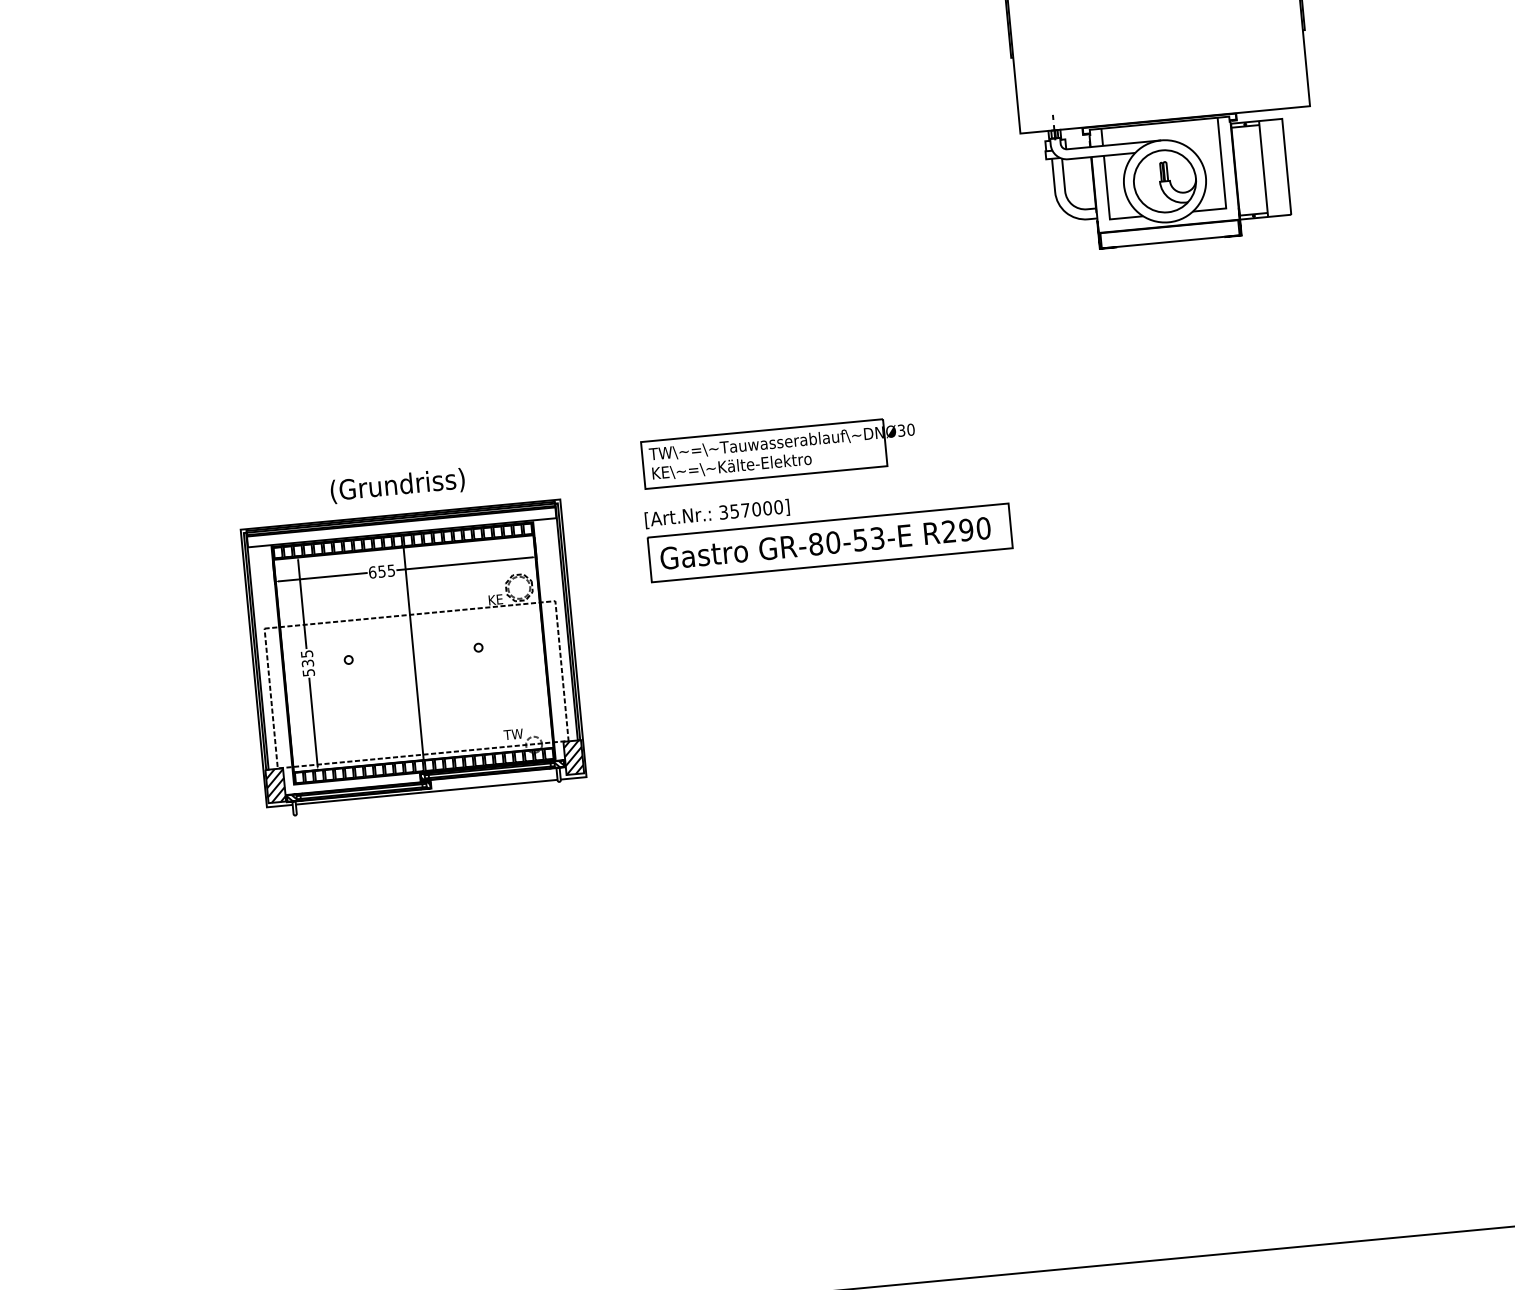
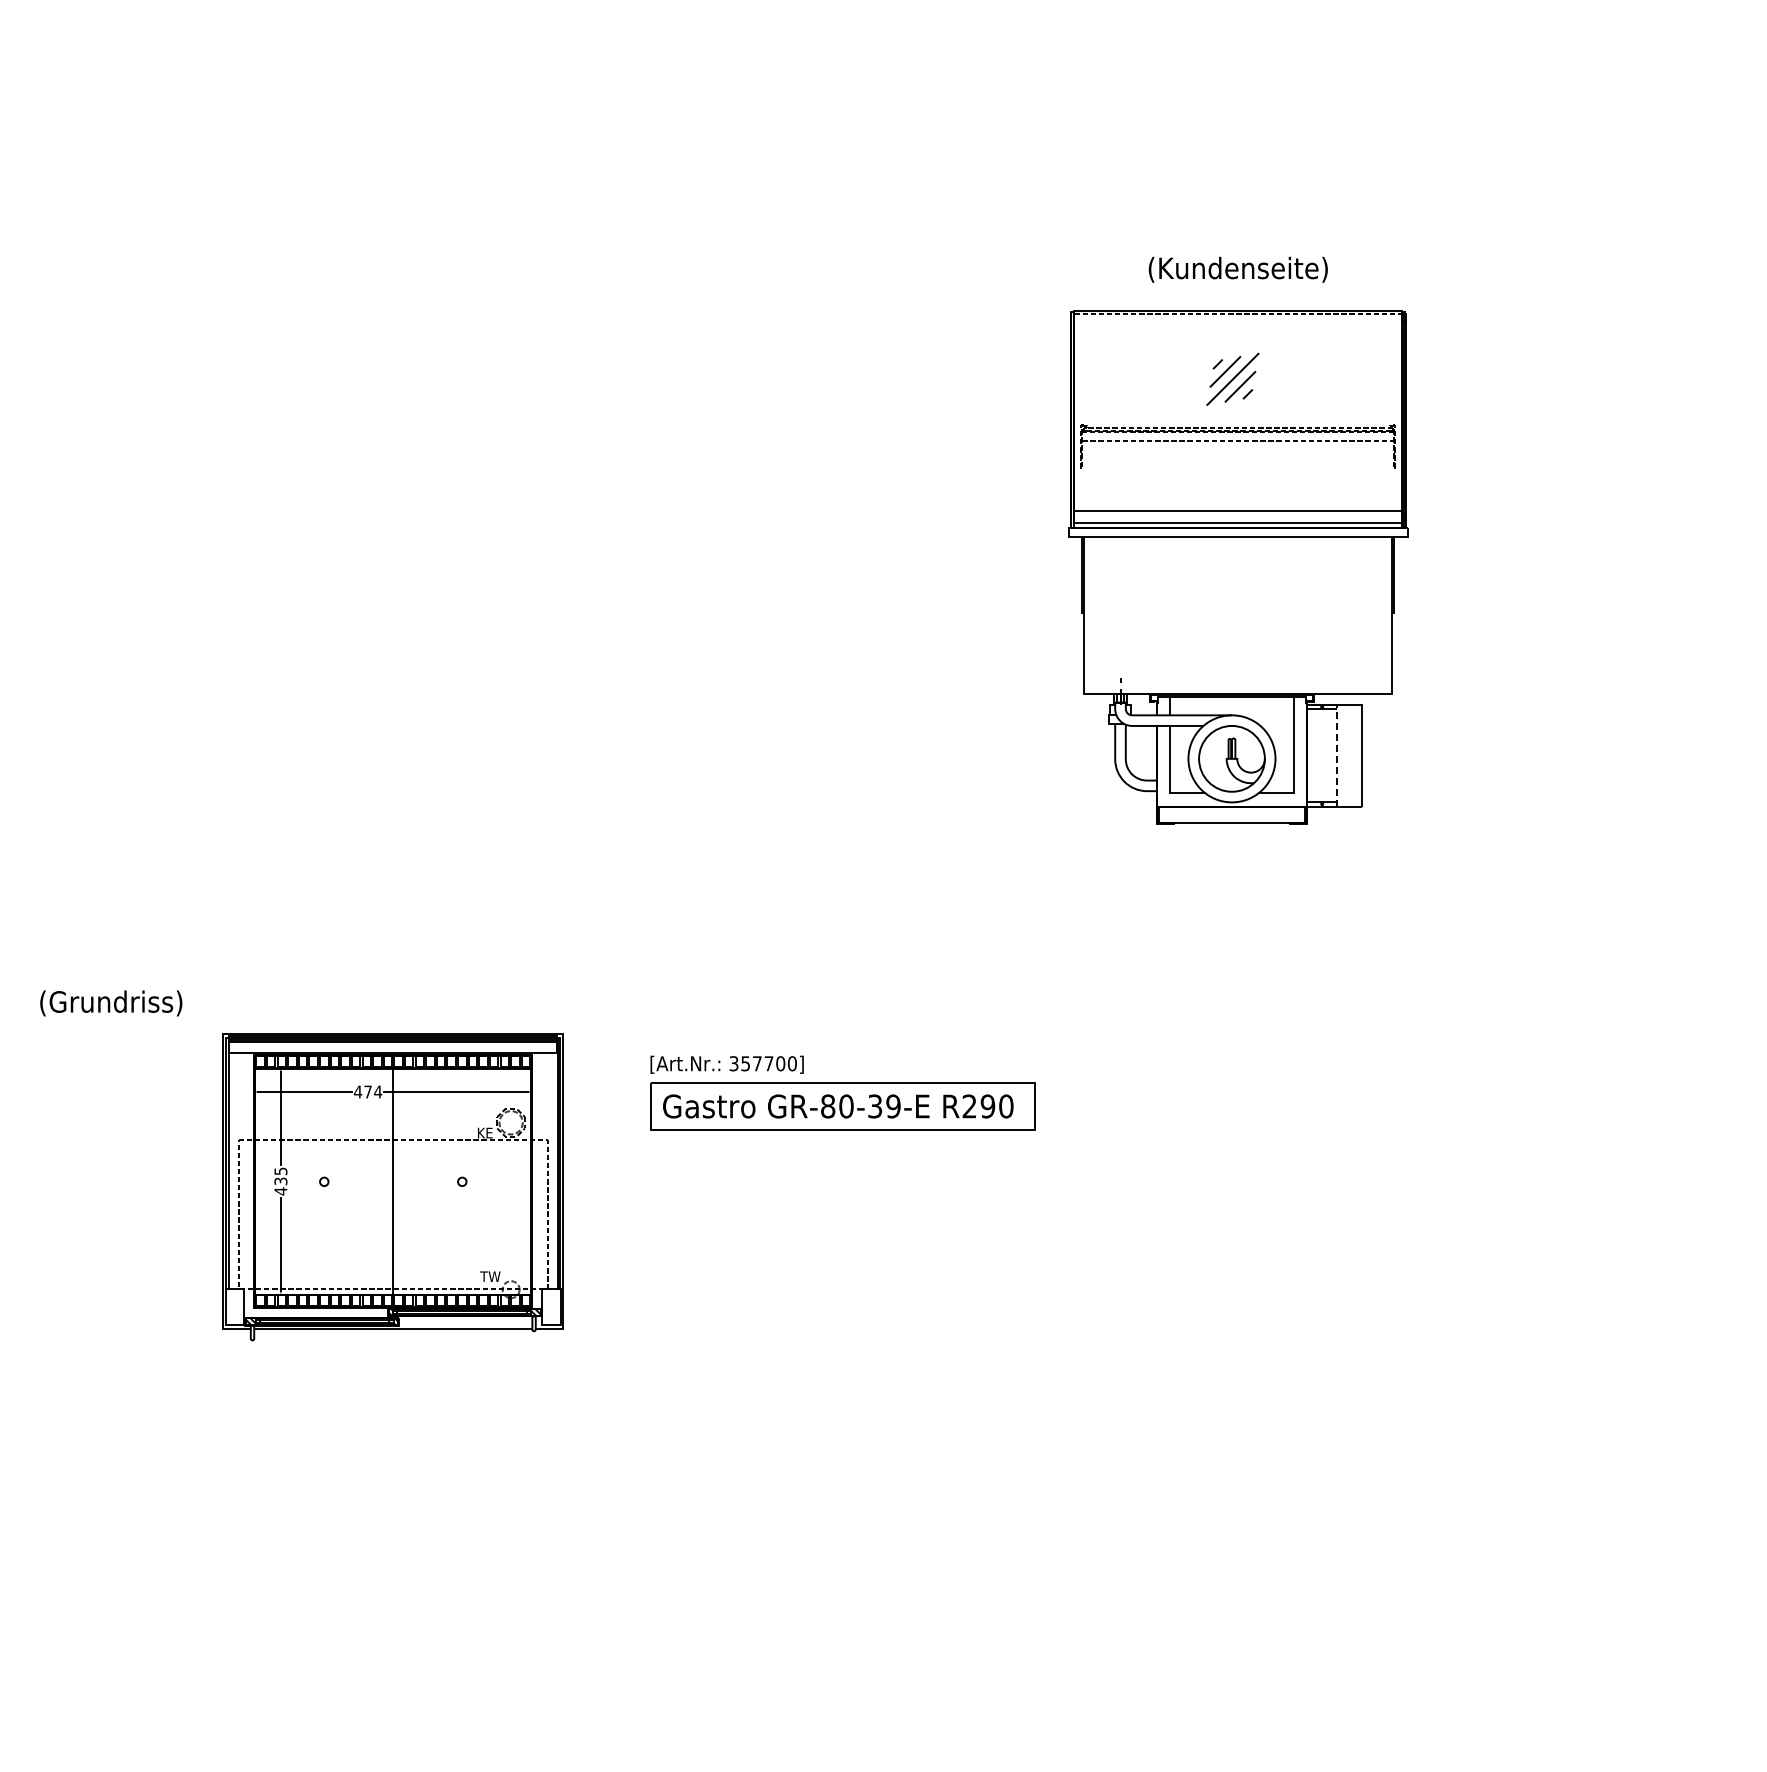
line: (1263, 168) -> (1337, 755), solid -> dashed
part: (779, 451) -> (798, 1005), removed
text: (397, 486) -> (111, 1003), moved
text: (756, 509) -> (768, 1063), 357000] -> 357700]
text: (869, 539) -> (884, 1106), GR-80-53-E -> GR-80-39-E
text: (382, 571) -> (368, 1091), 655 -> 474
text: (308, 672) -> (280, 1191), 535 -> 435
hatch: (573, 757) -> (551, 1306), removed
hatch: (275, 785) -> (234, 1306), removed

